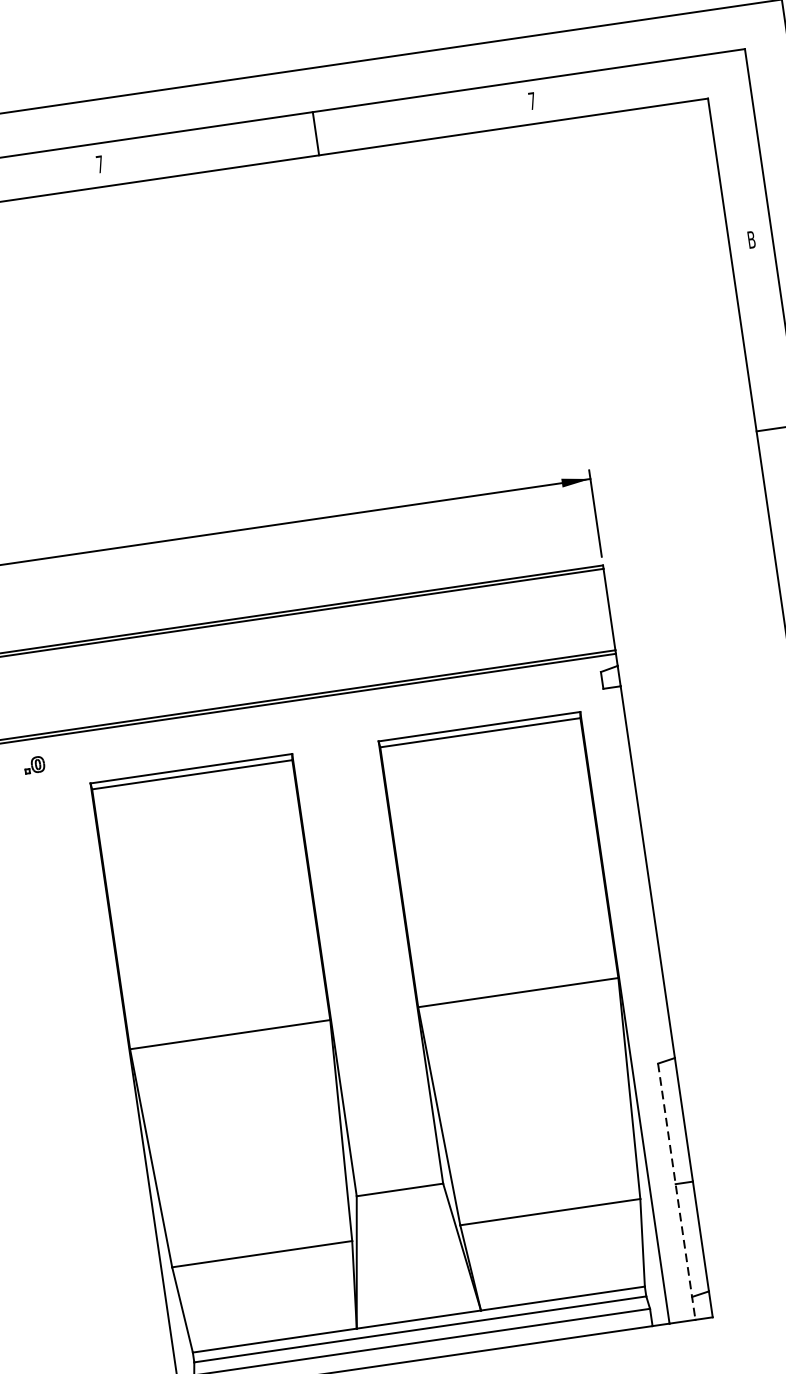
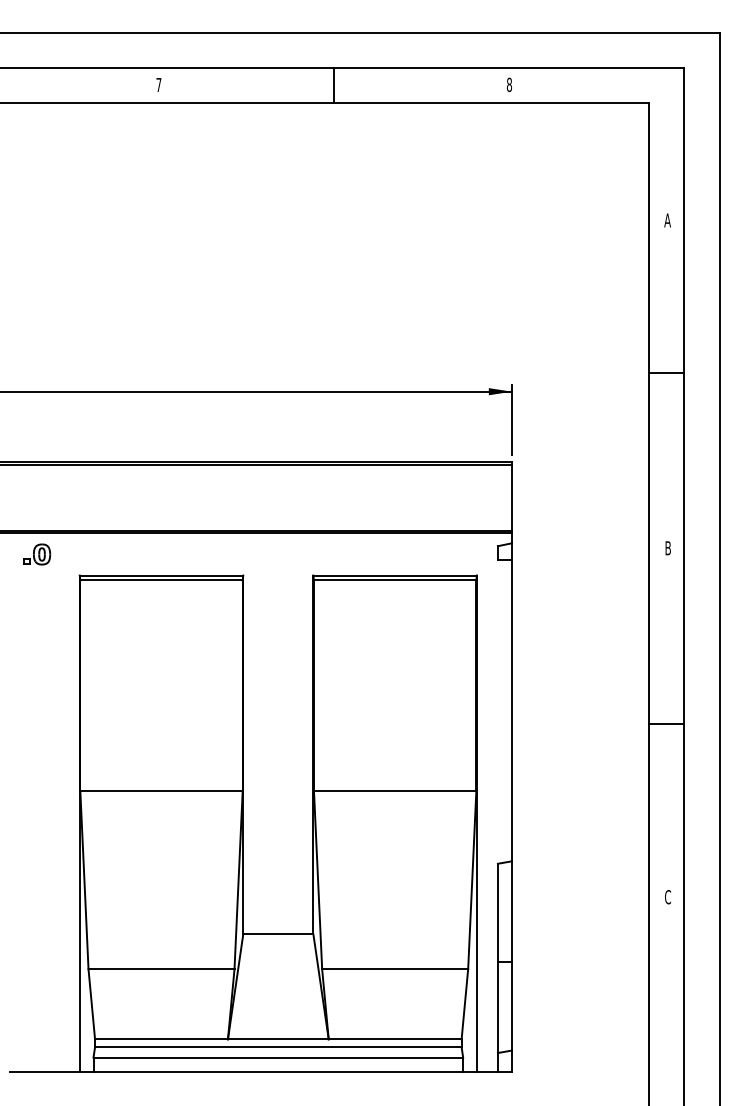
text: (532, 100) -> (509, 84), 7 -> 8
text: (751, 239) -> (667, 220), B -> A
part: (34, 765) -> (37, 554), size x1.67
line: (676, 1191) -> (497, 967), dashed -> solid

